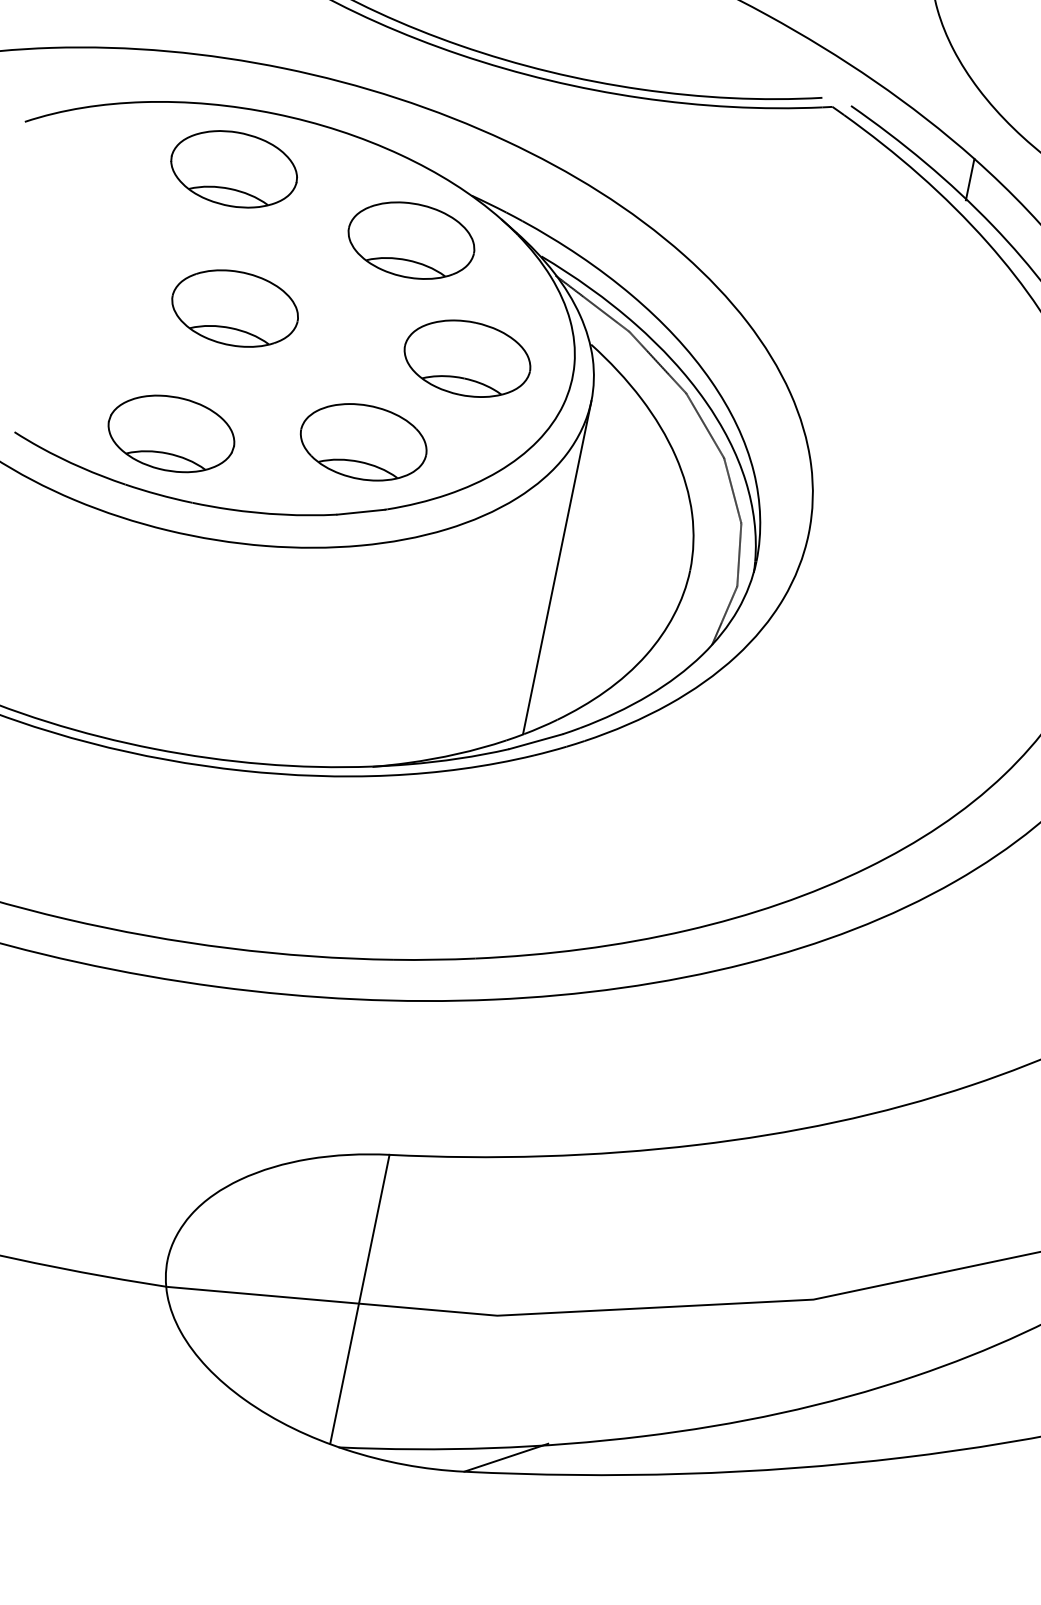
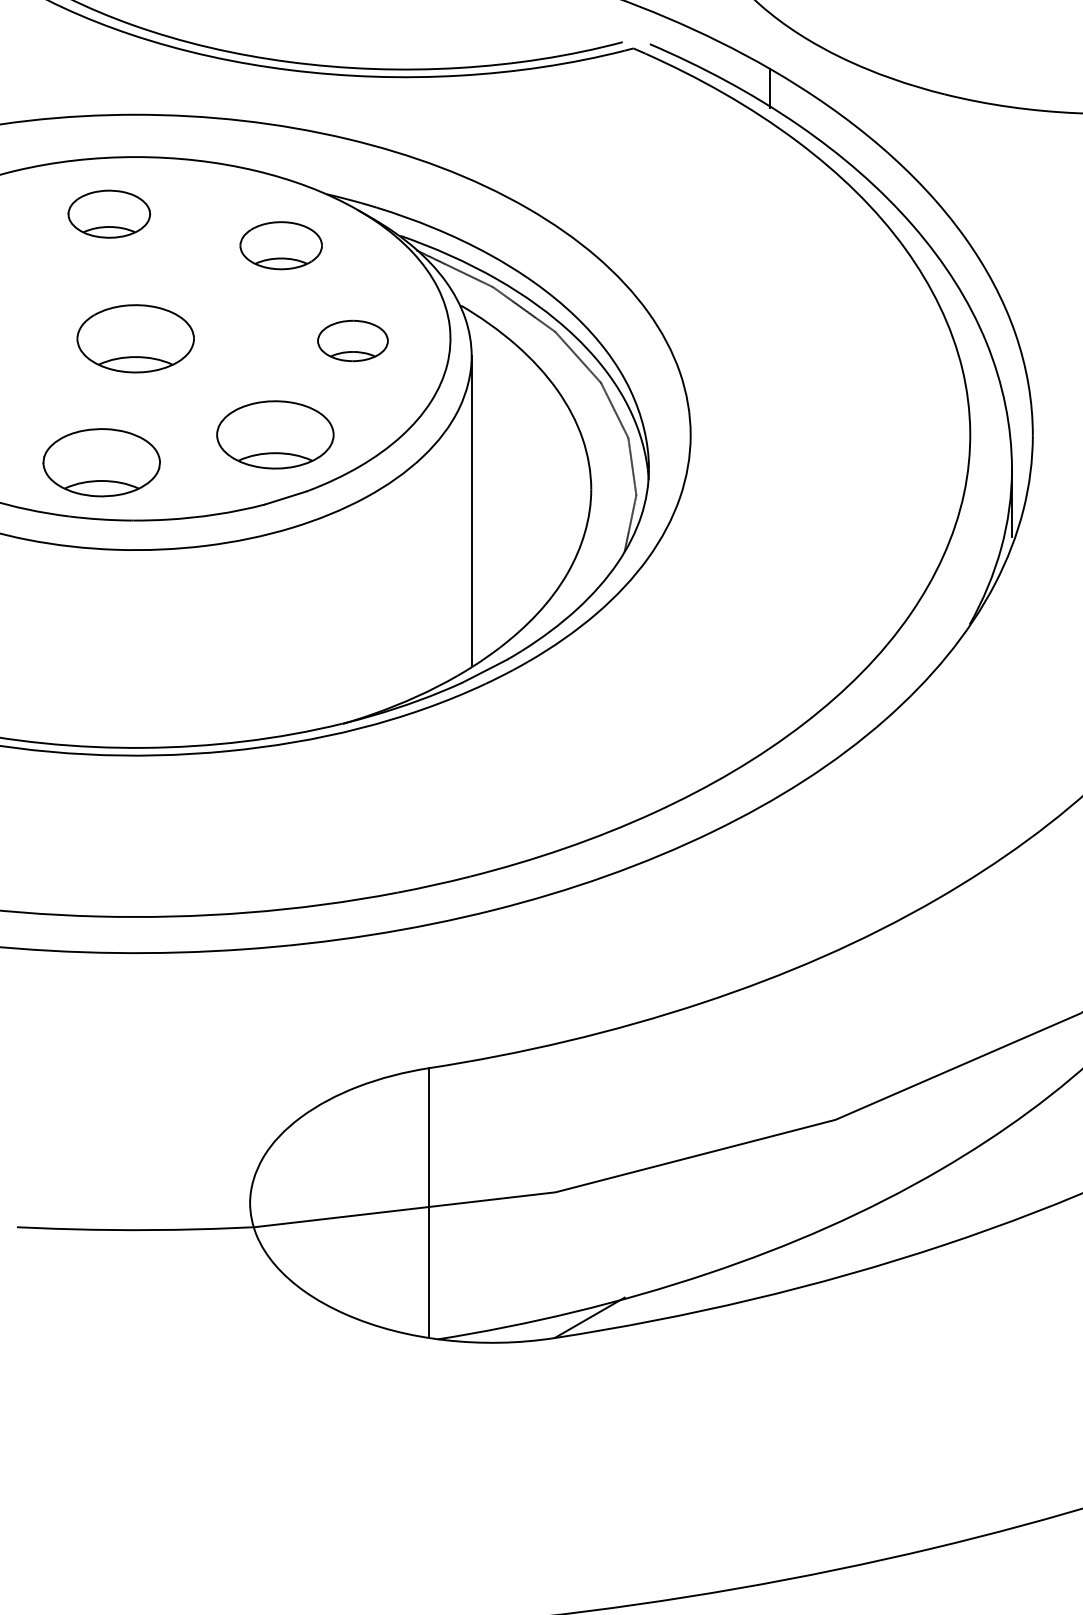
part: (234, 168) -> (109, 213), size x0.7
part: (411, 240) -> (281, 245), size x0.7
part: (467, 358) -> (352, 340), size x0.6

